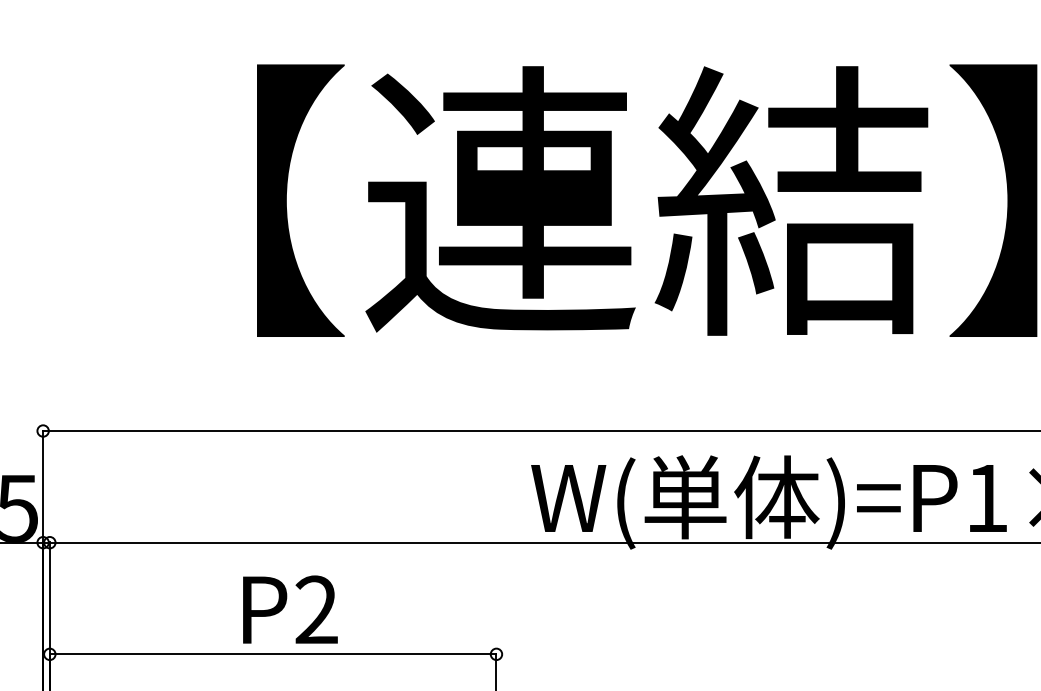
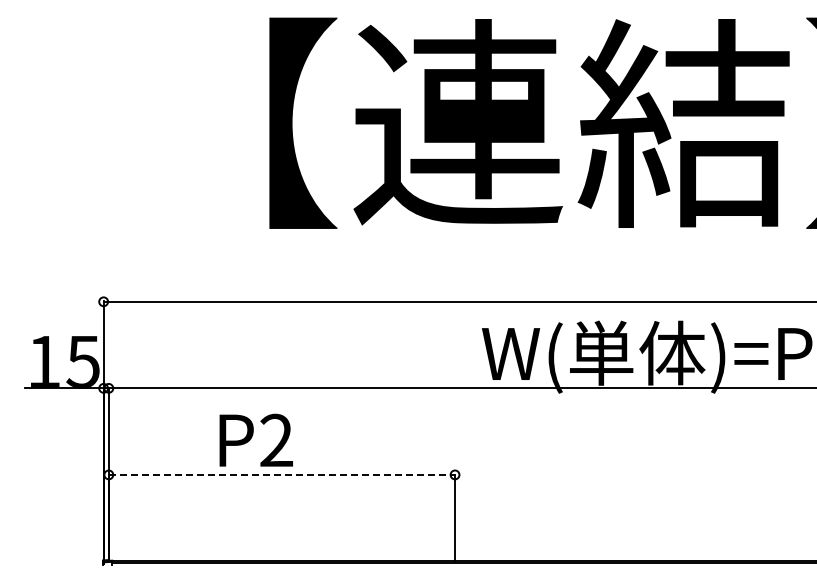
text: (289, 608) -> (255, 439), moved
line: (273, 653) -> (282, 474), solid -> dashed

